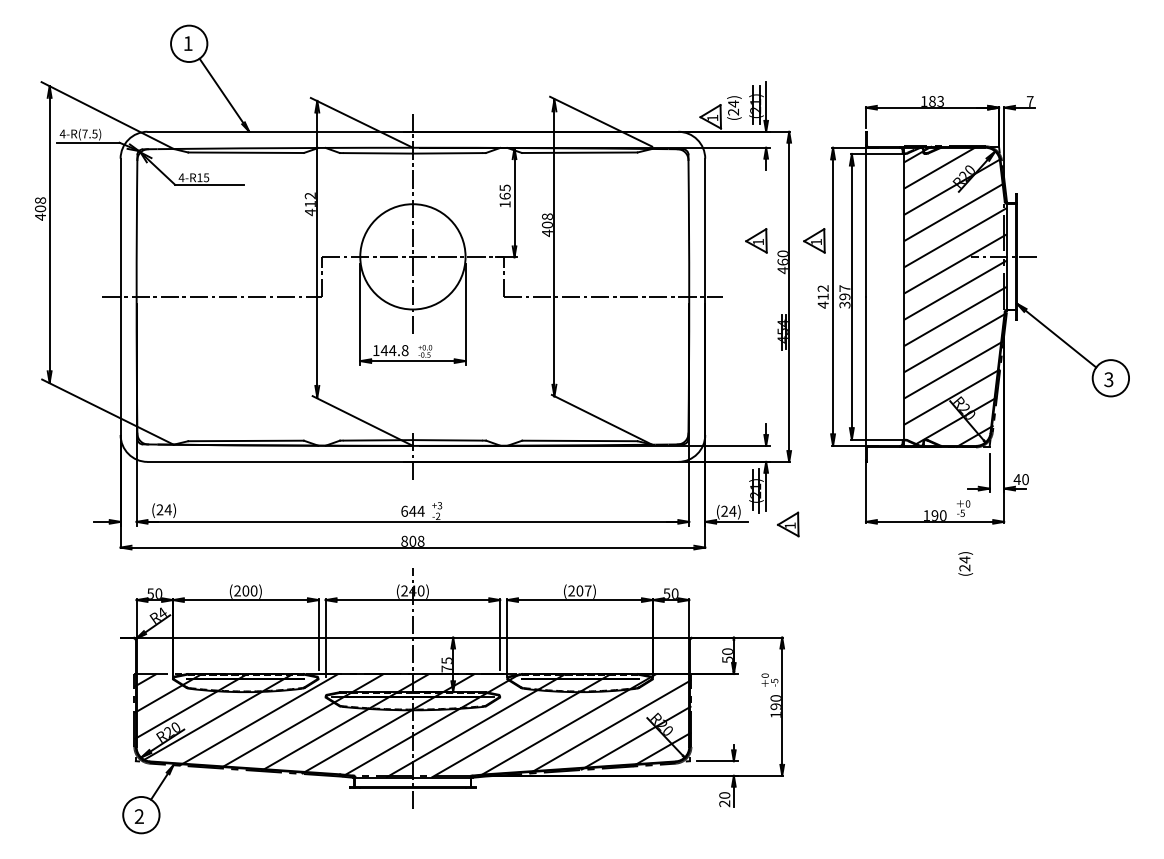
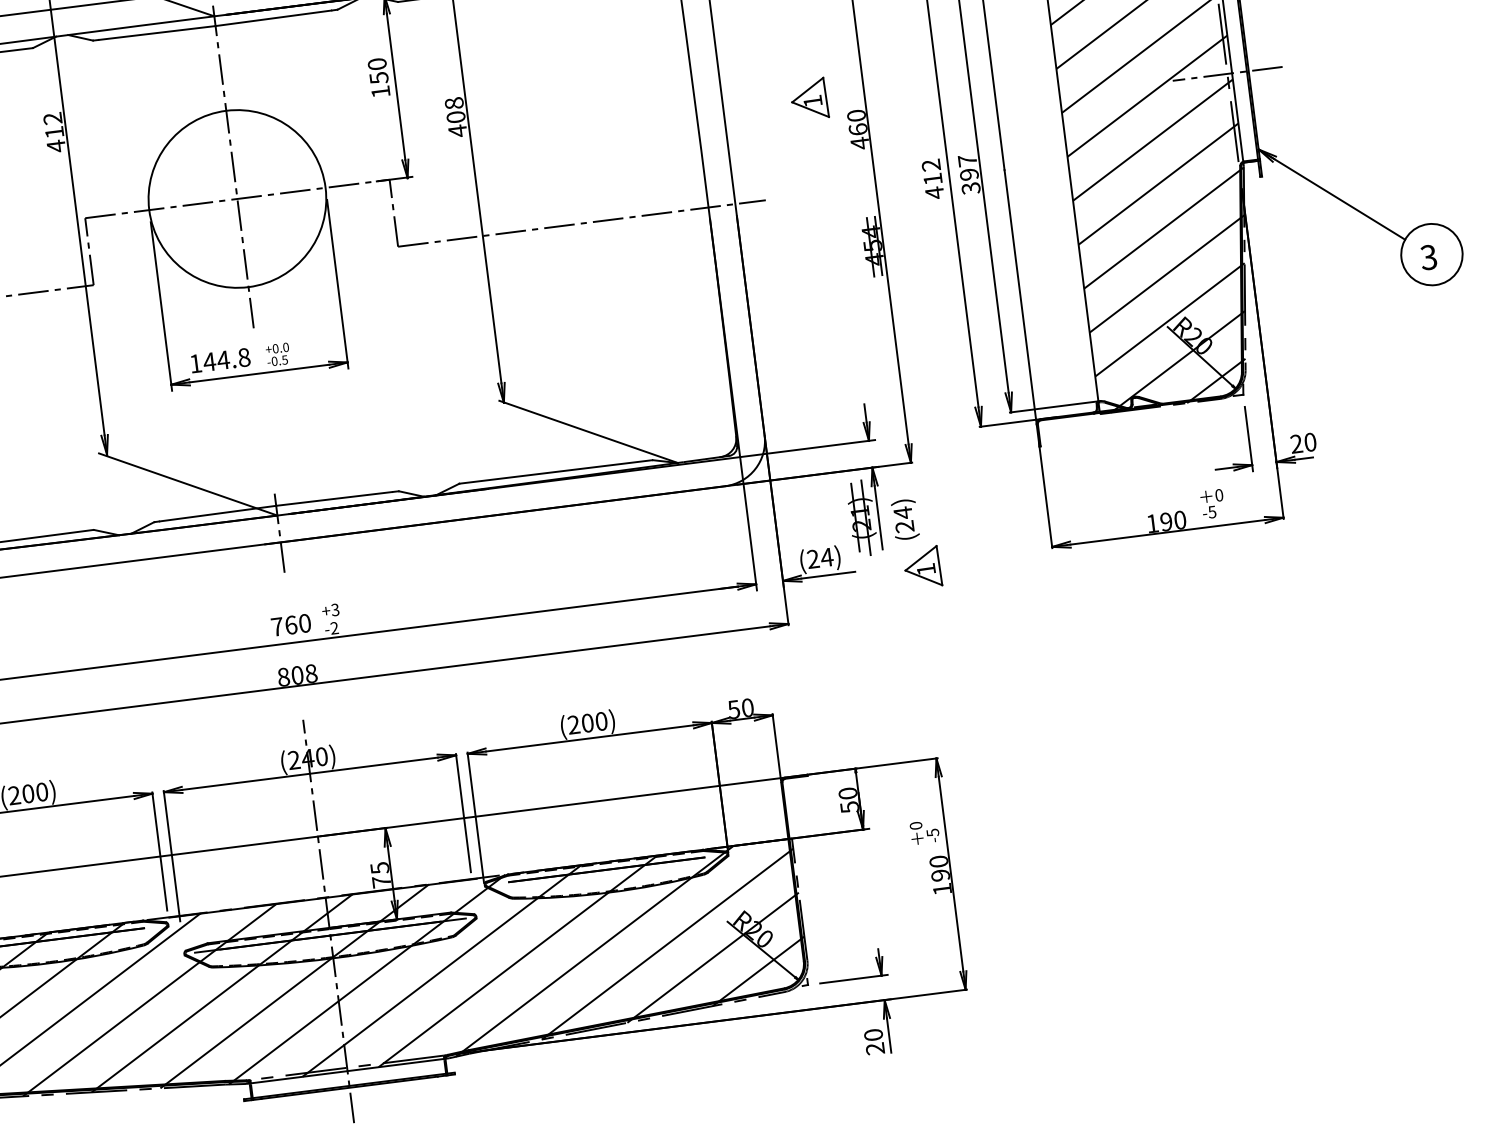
text: (504, 191) -> (376, 70), 165 -> 150
part: (814, 240) -> (906, 86), removed
text: (1016, 479) -> (1295, 444), 40 -> 20
text: (412, 510) -> (290, 623), 644 -> 760
text: (965, 563) -> (904, 518), moved
text: (587, 590) -> (600, 720), (207) -> (200)

